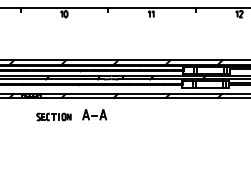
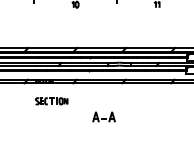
part: (94, 114) -> (103, 116), moved
part: (53, 116) -> (51, 100), moved

